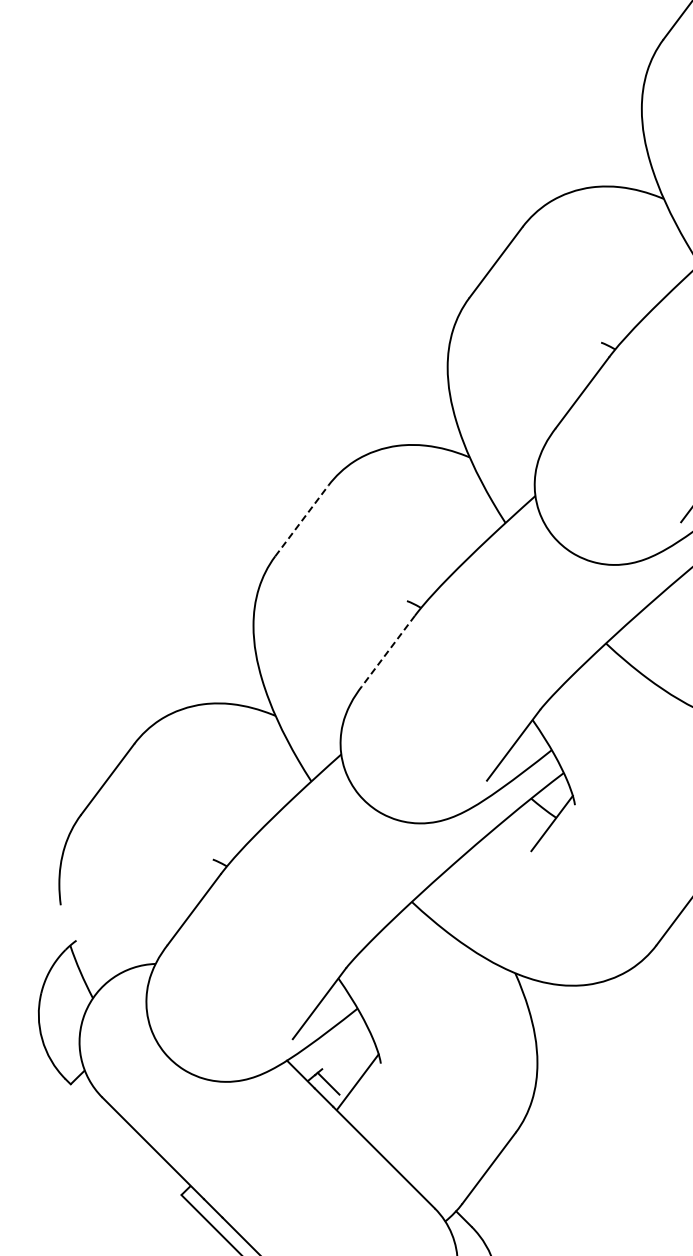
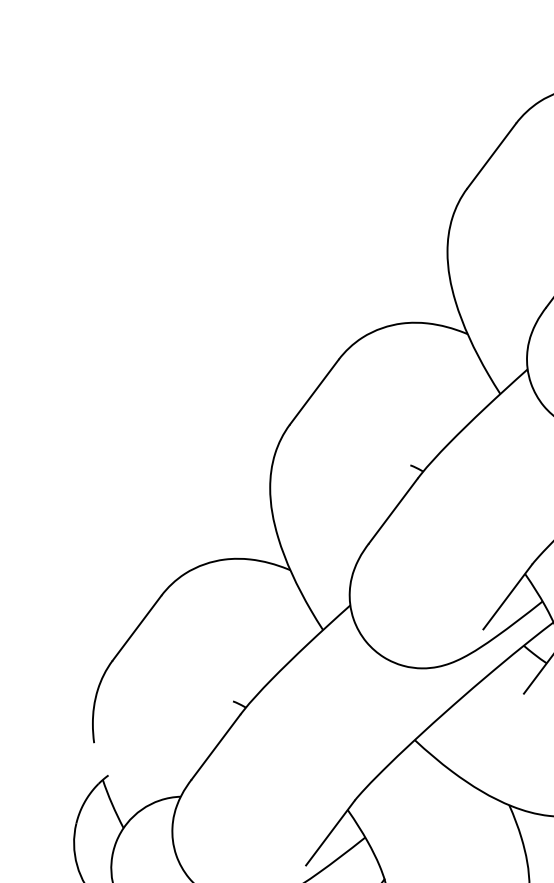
line: (302, 520) -> (314, 391), dashed -> solid
line: (388, 651) -> (393, 511), dashed -> solid

